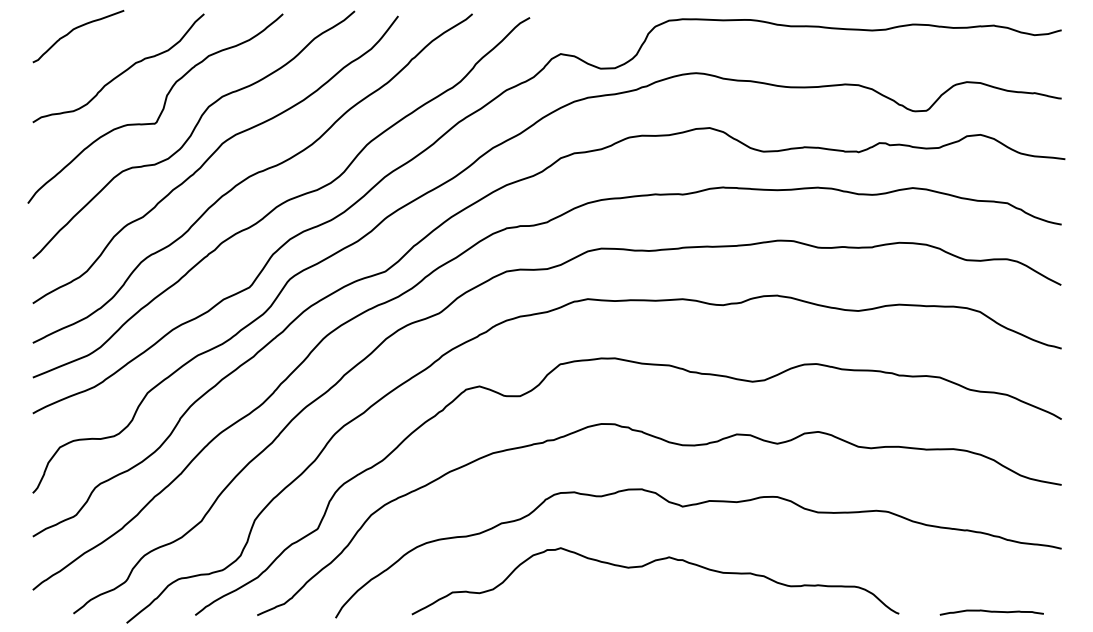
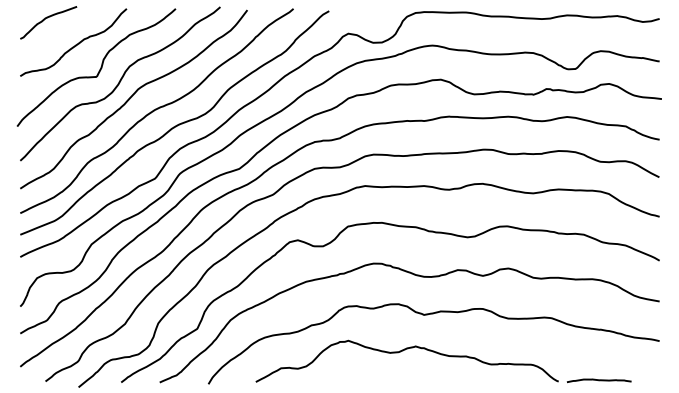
curve: (992, 612) -> (599, 380), moved

